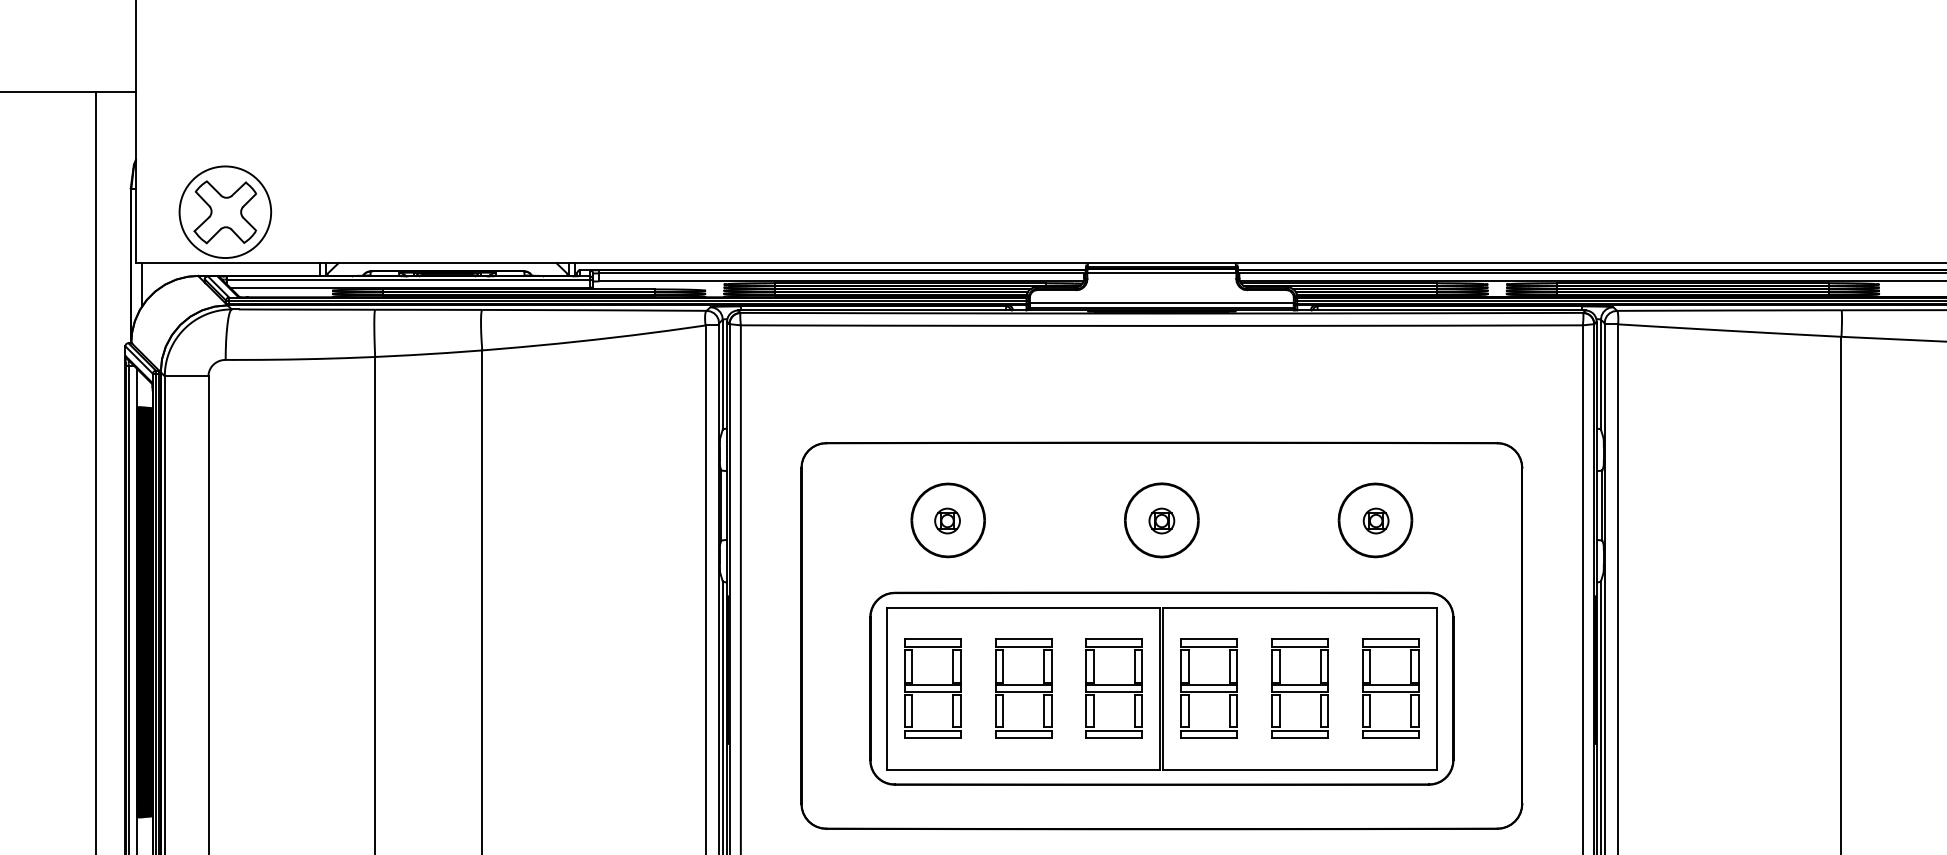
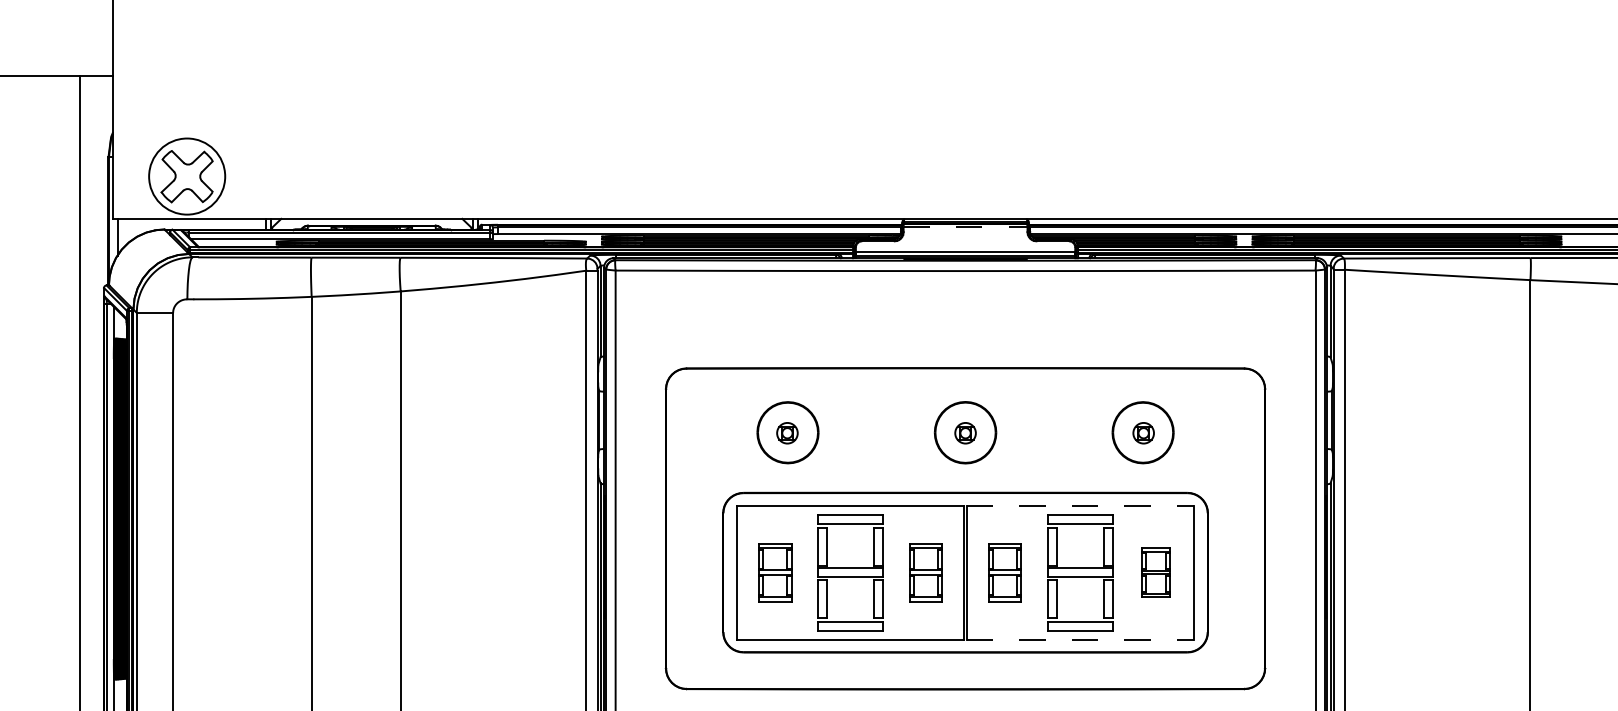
line: (1161, 273) -> (965, 227), solid -> dashed
line: (1300, 608) -> (1080, 505), solid -> dashed
part: (932, 688) -> (774, 572), size x0.7
part: (1023, 688) -> (850, 572), size x1.4
part: (1113, 688) -> (925, 572), size x0.7
part: (1208, 688) -> (1004, 572), size x0.7
part: (1299, 688) -> (1079, 572), size x1.4
part: (1390, 688) -> (1155, 572), size x0.6
line: (1300, 769) -> (1080, 639), solid -> dashed

